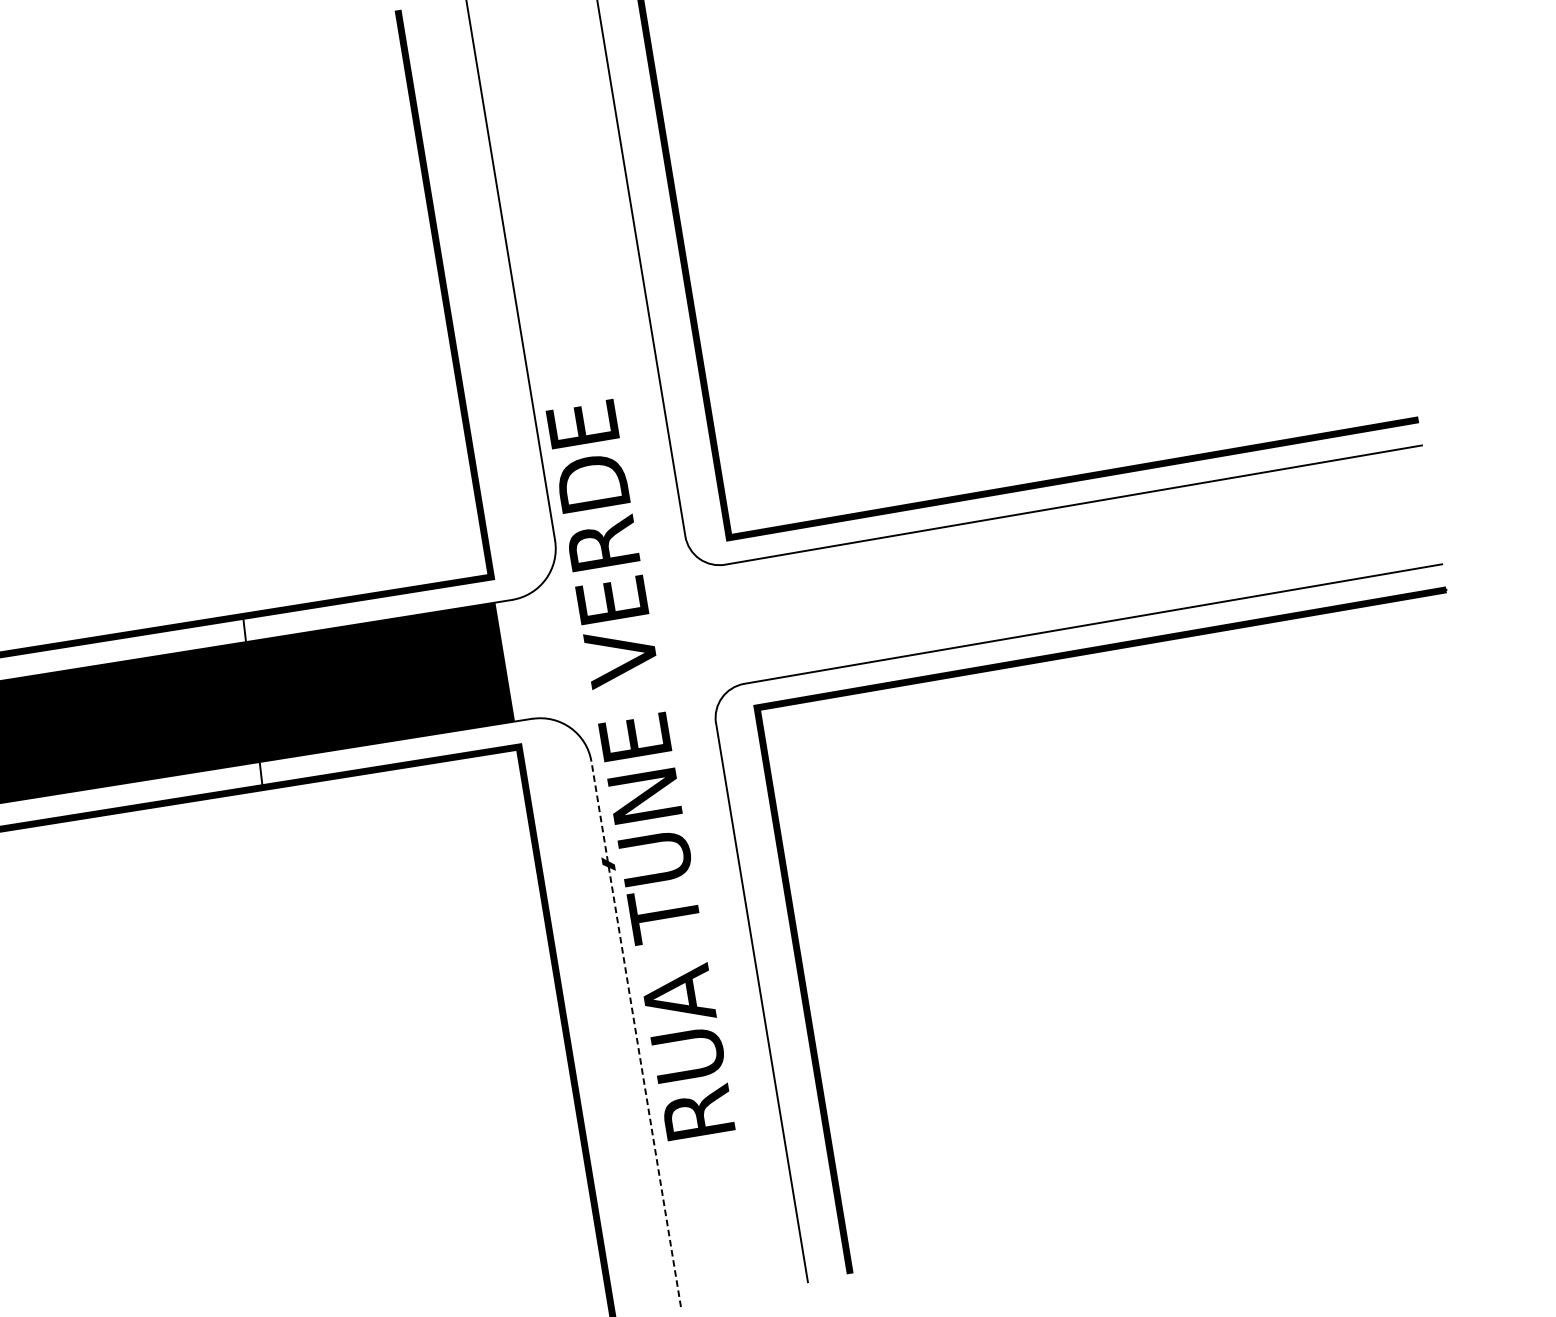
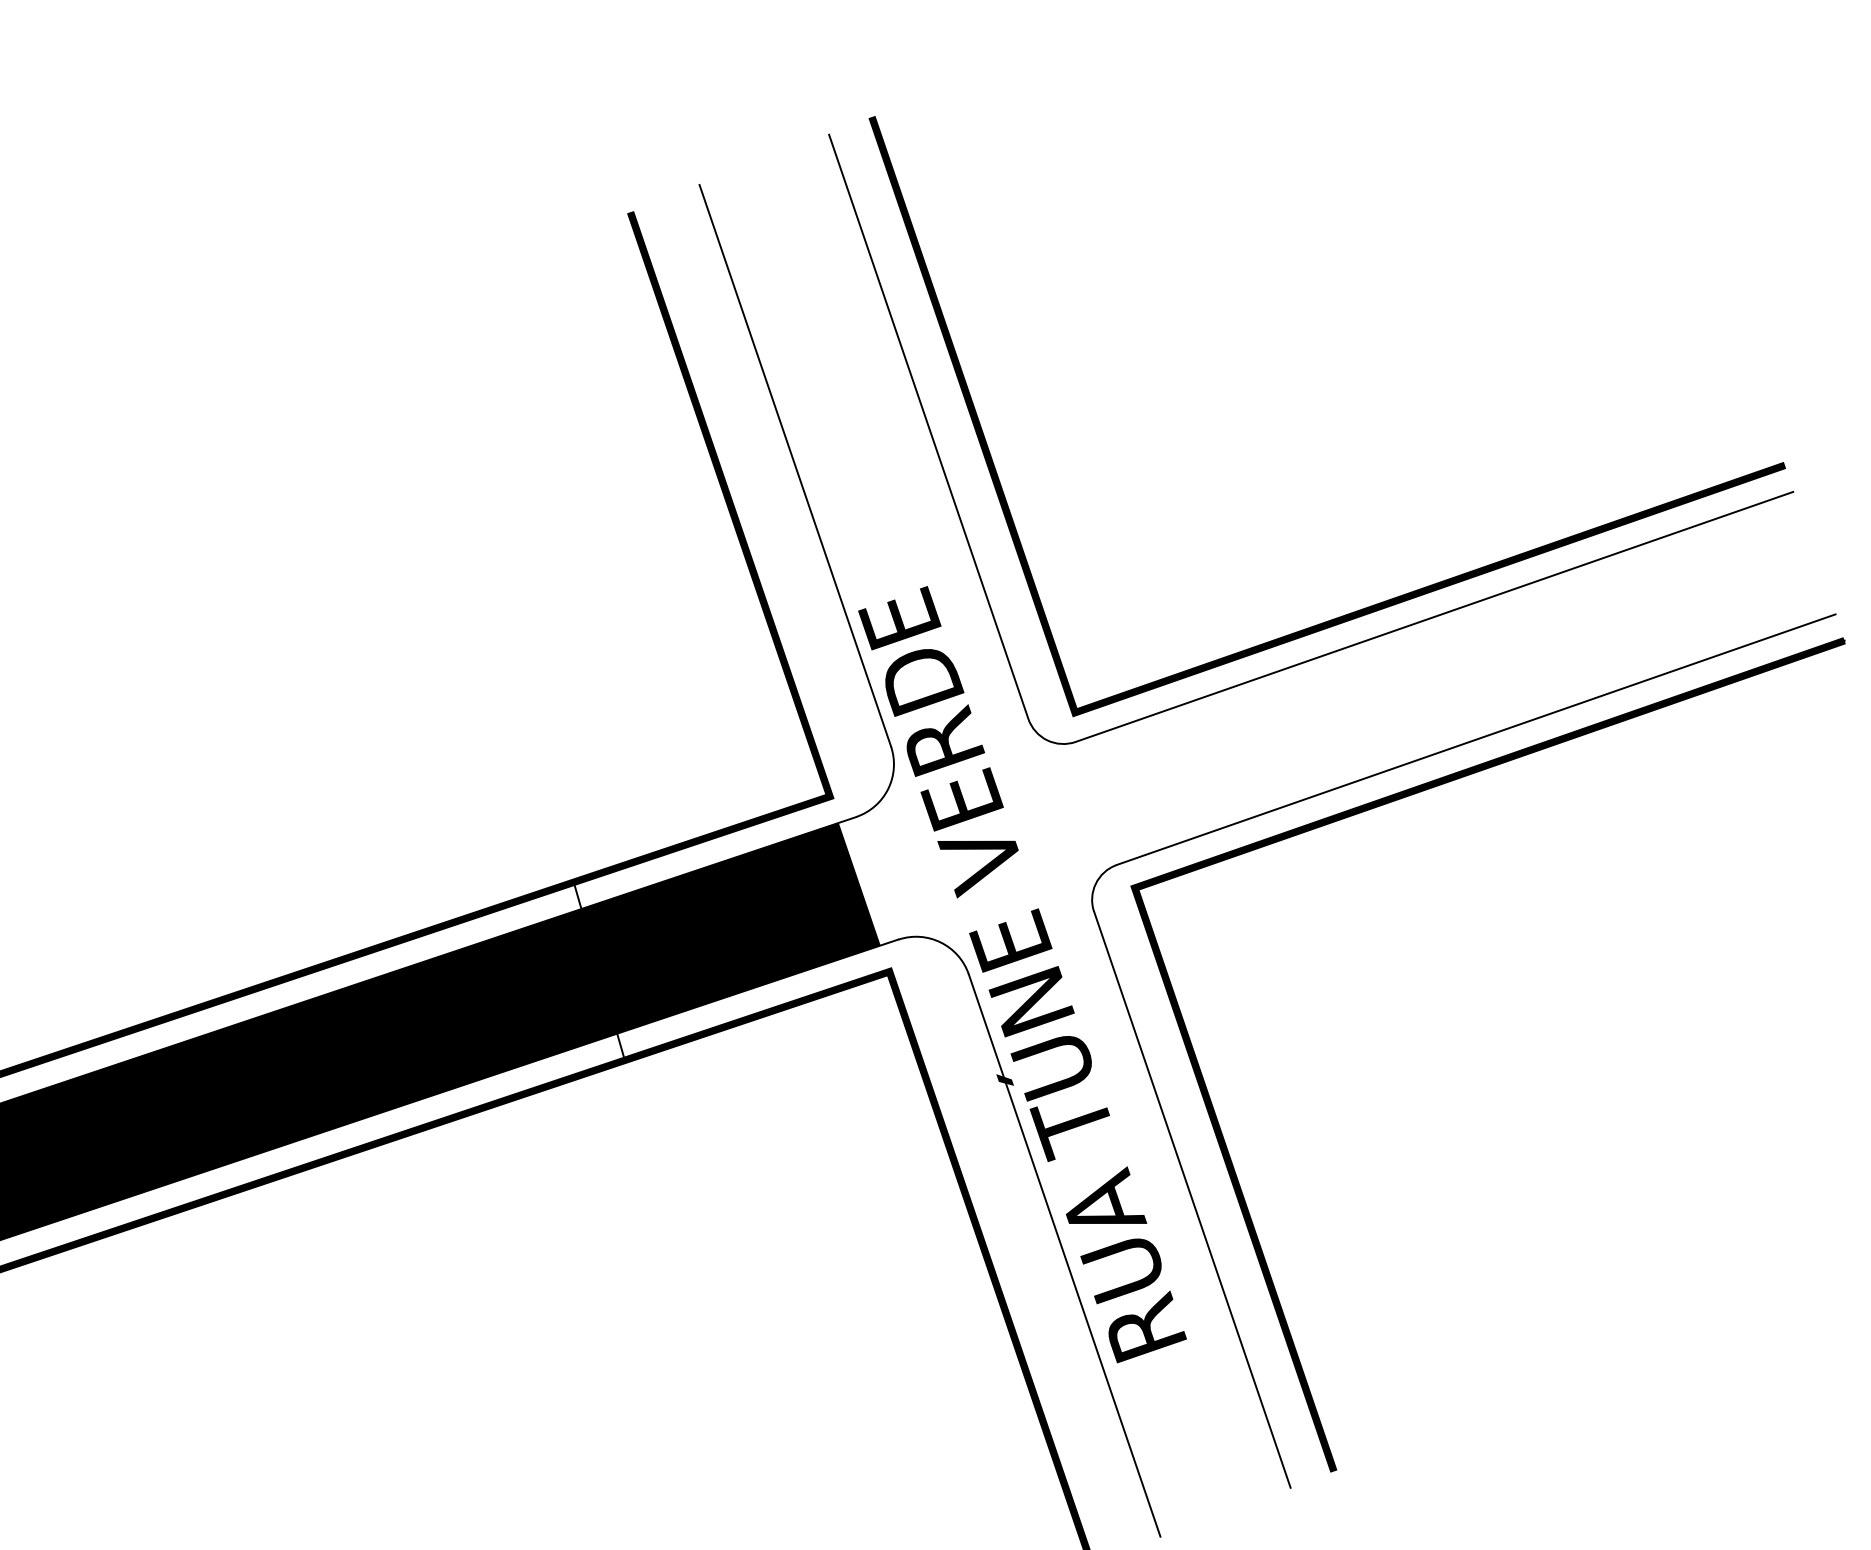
line: (636, 1034) -> (1064, 1255), dashed -> solid

